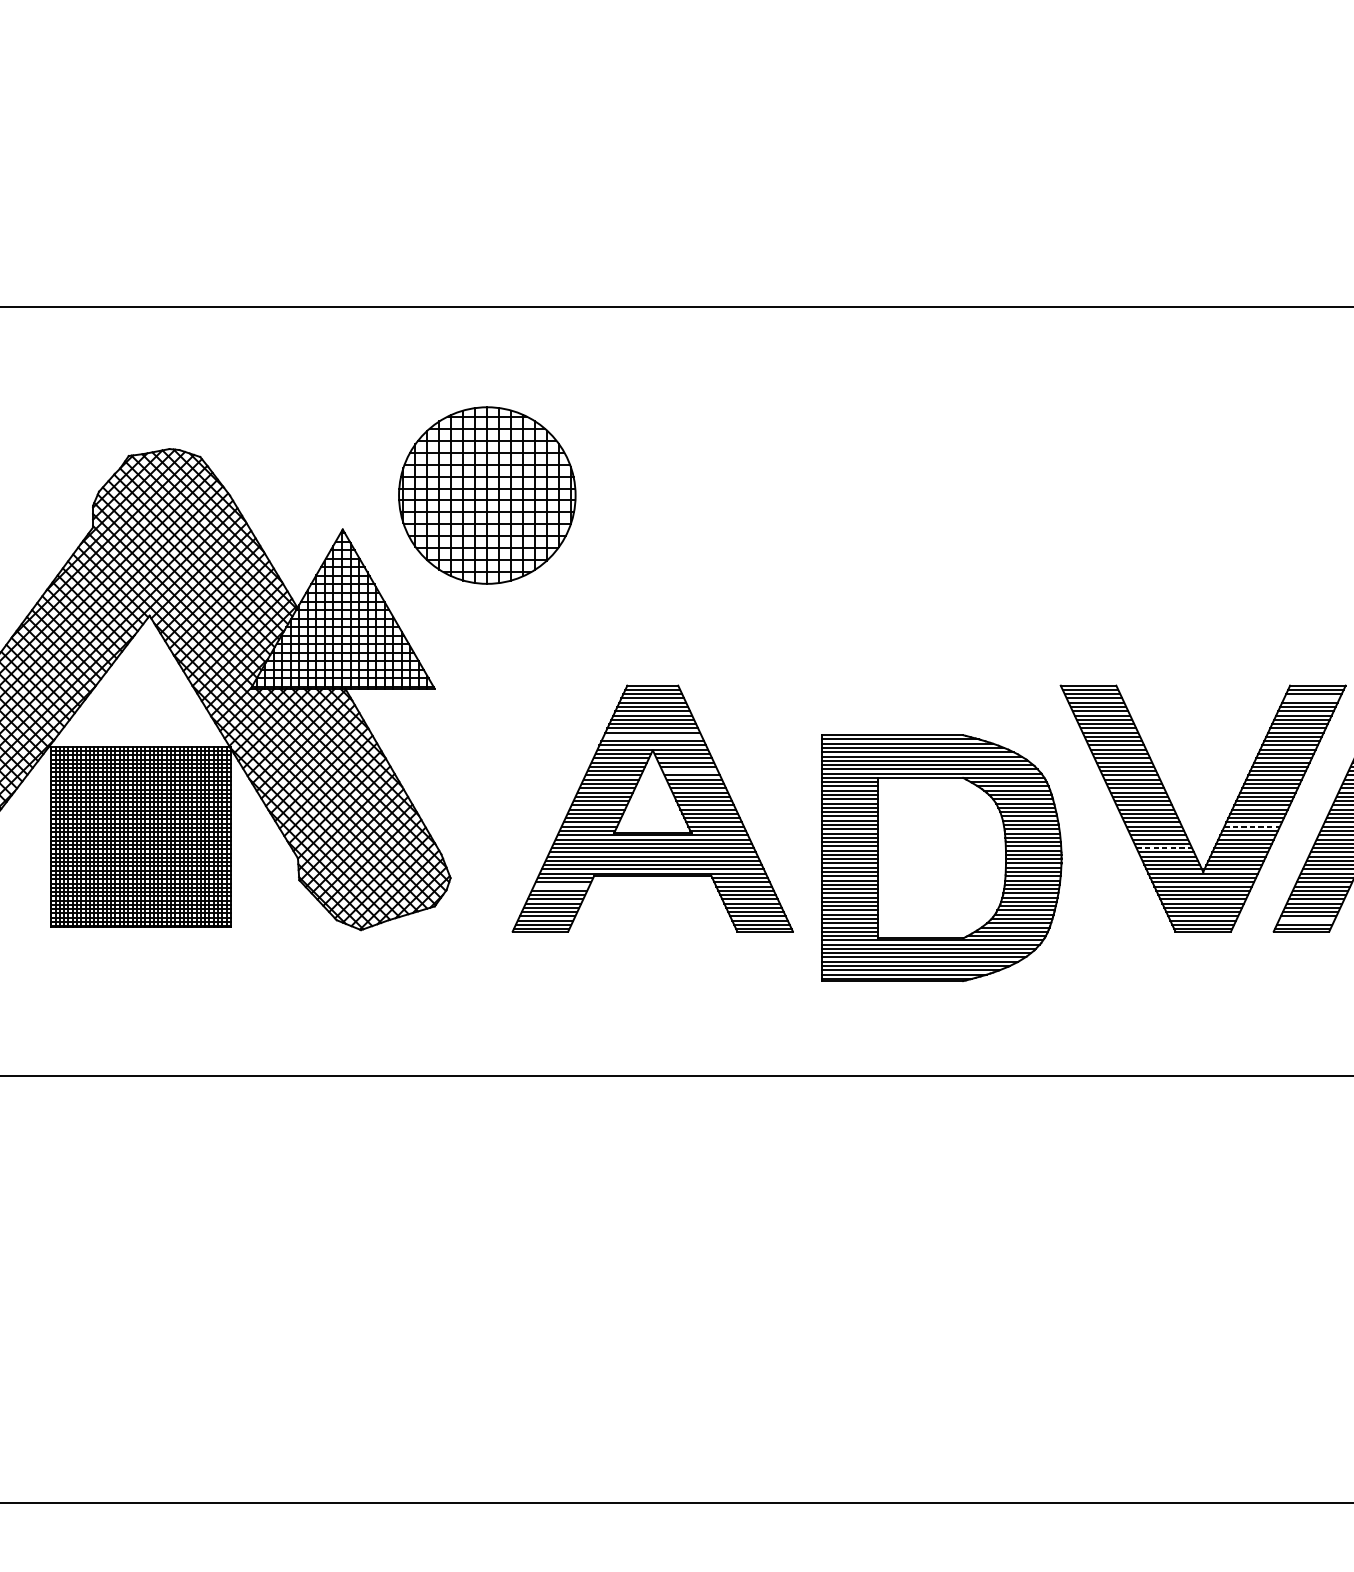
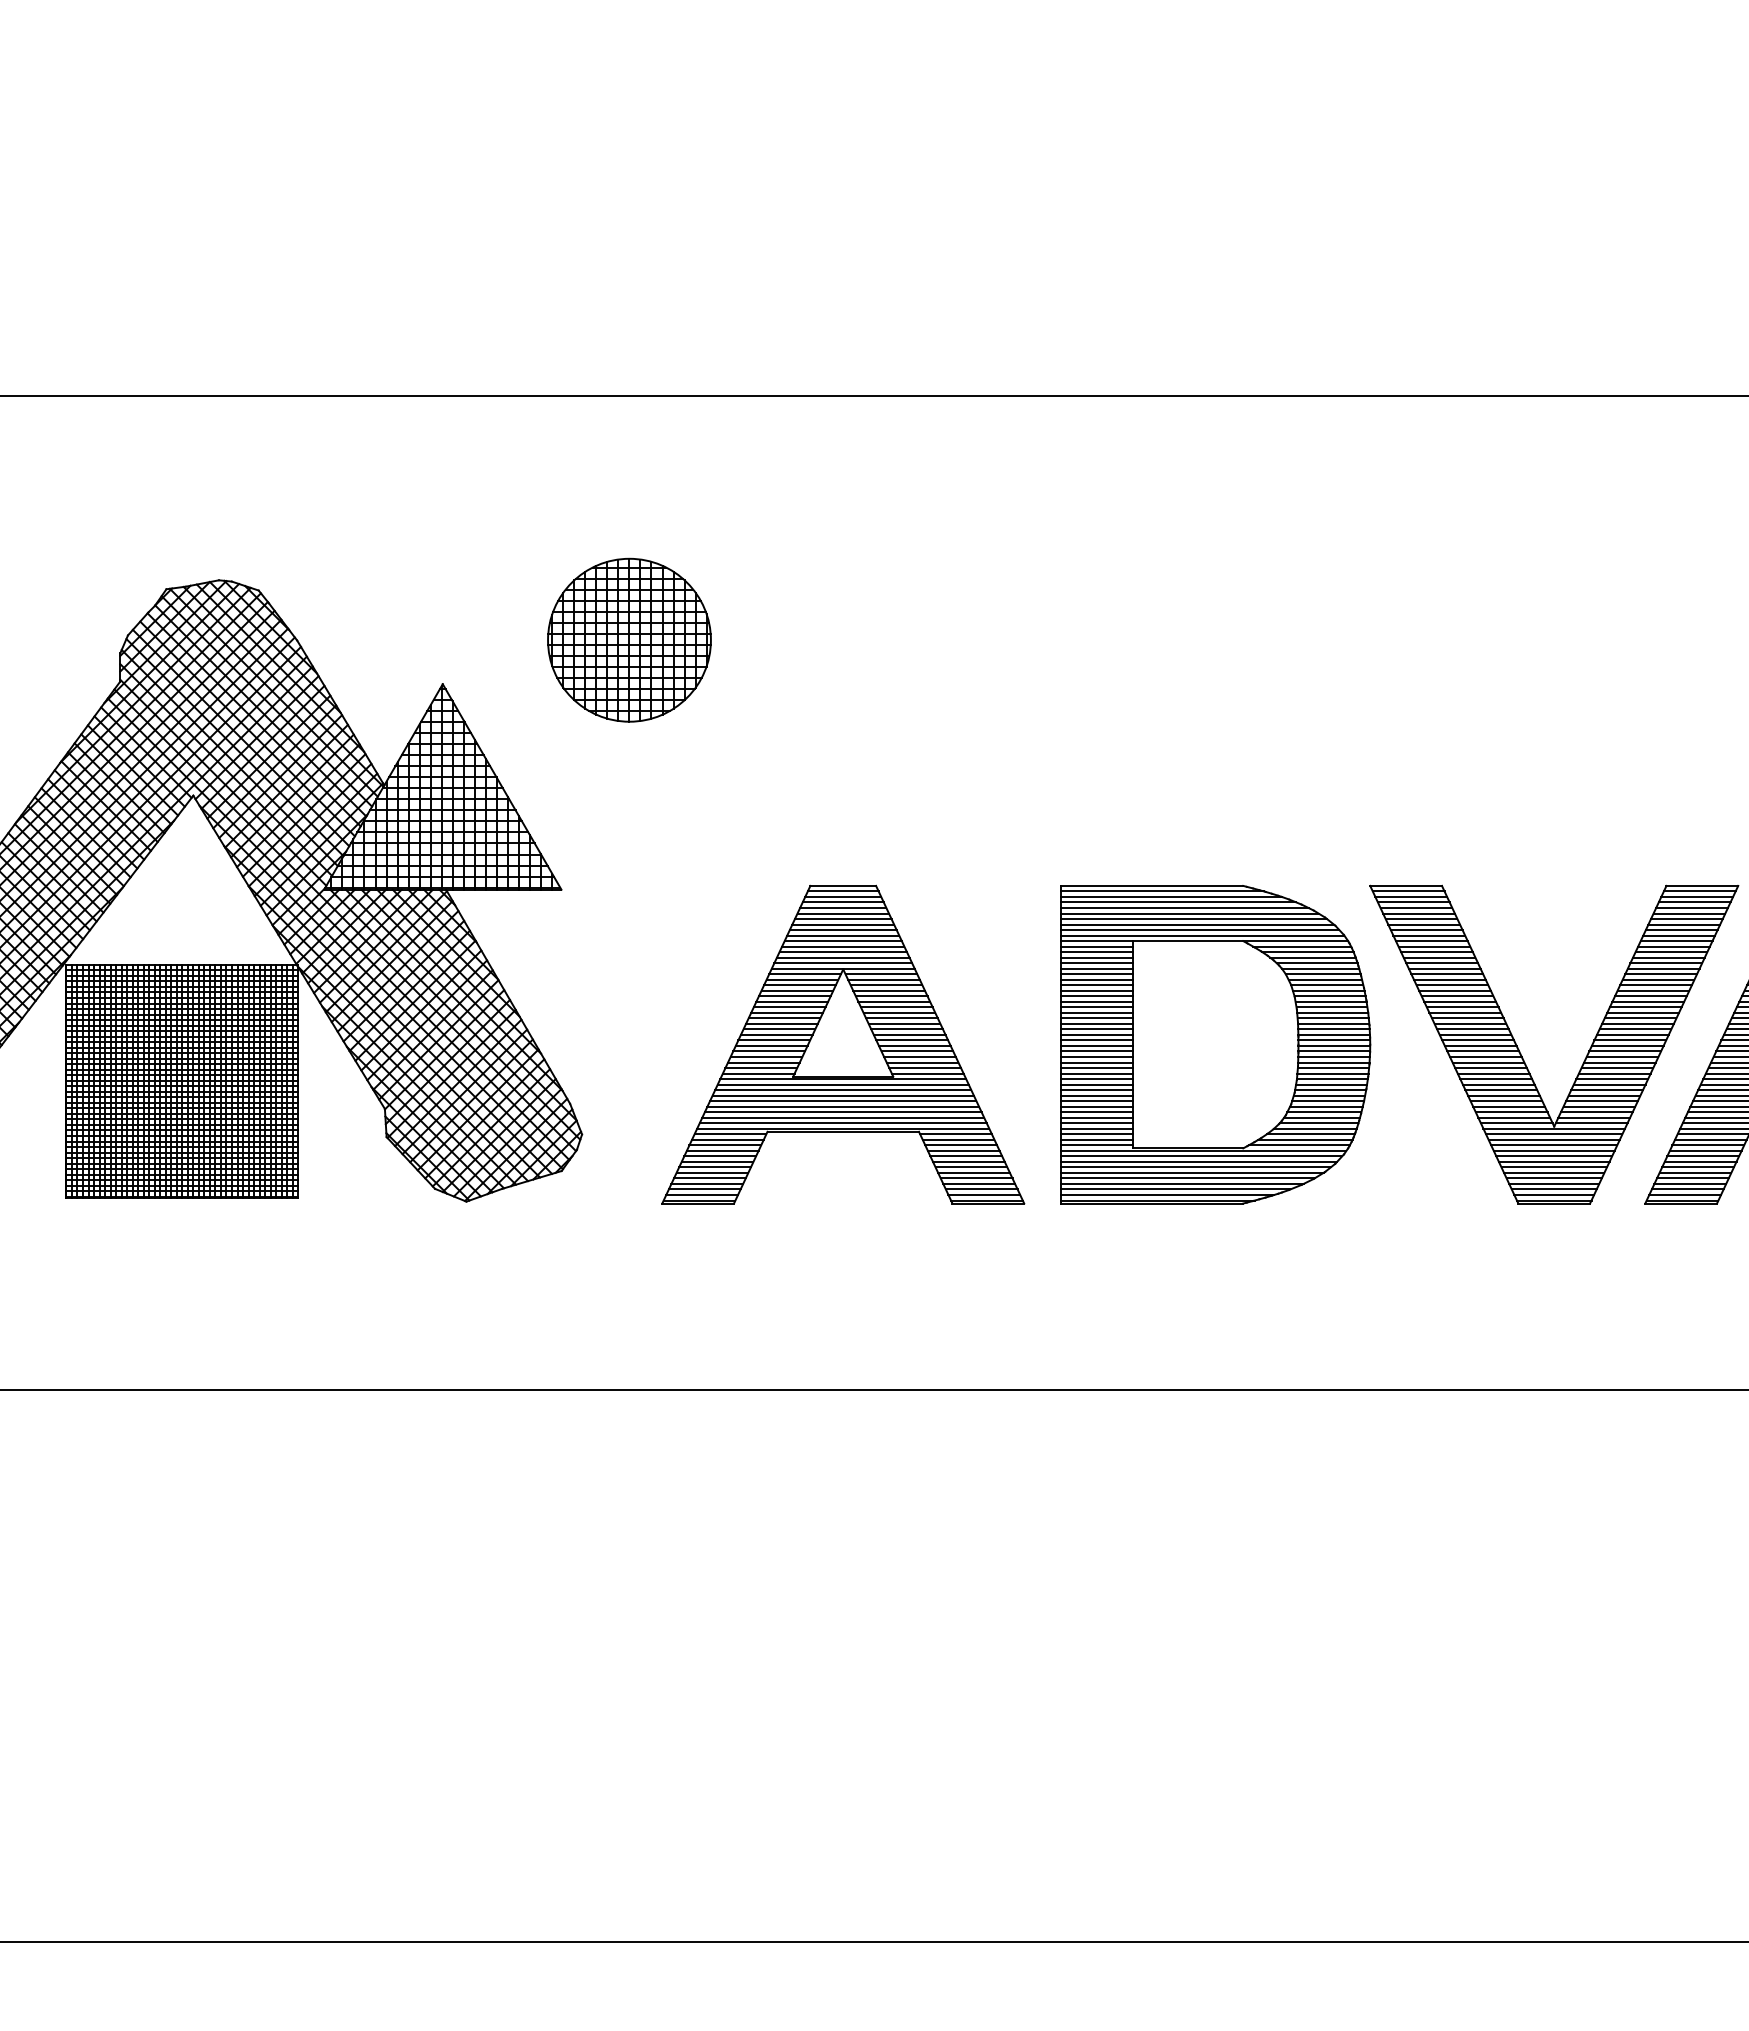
part: (487, 494) -> (629, 639), size x0.71
line: (1311, 698) -> (1694, 902), added
line: (652, 737) -> (842, 952), added
line: (690, 771) -> (891, 996), added
line: (1252, 827) -> (1617, 1068), dashed -> solid
line: (1163, 847) -> (1503, 1095), dashed -> solid
part: (941, 858) -> (1215, 1044), moved
line: (561, 886) -> (725, 1145), added
line: (1306, 920) -> (1687, 1189), added

